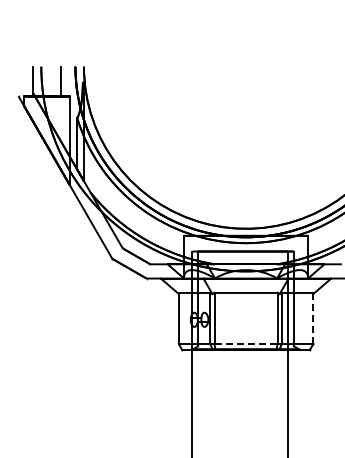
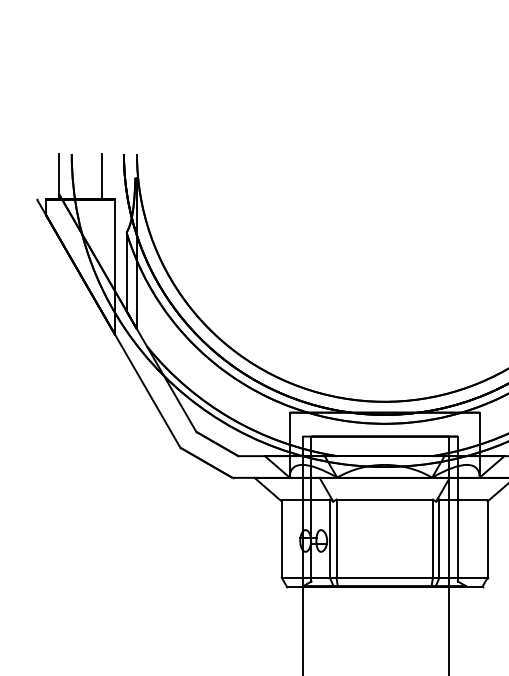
line: (313, 318) -> (487, 538), dashed -> solid
line: (246, 343) -> (385, 577), dashed -> solid

